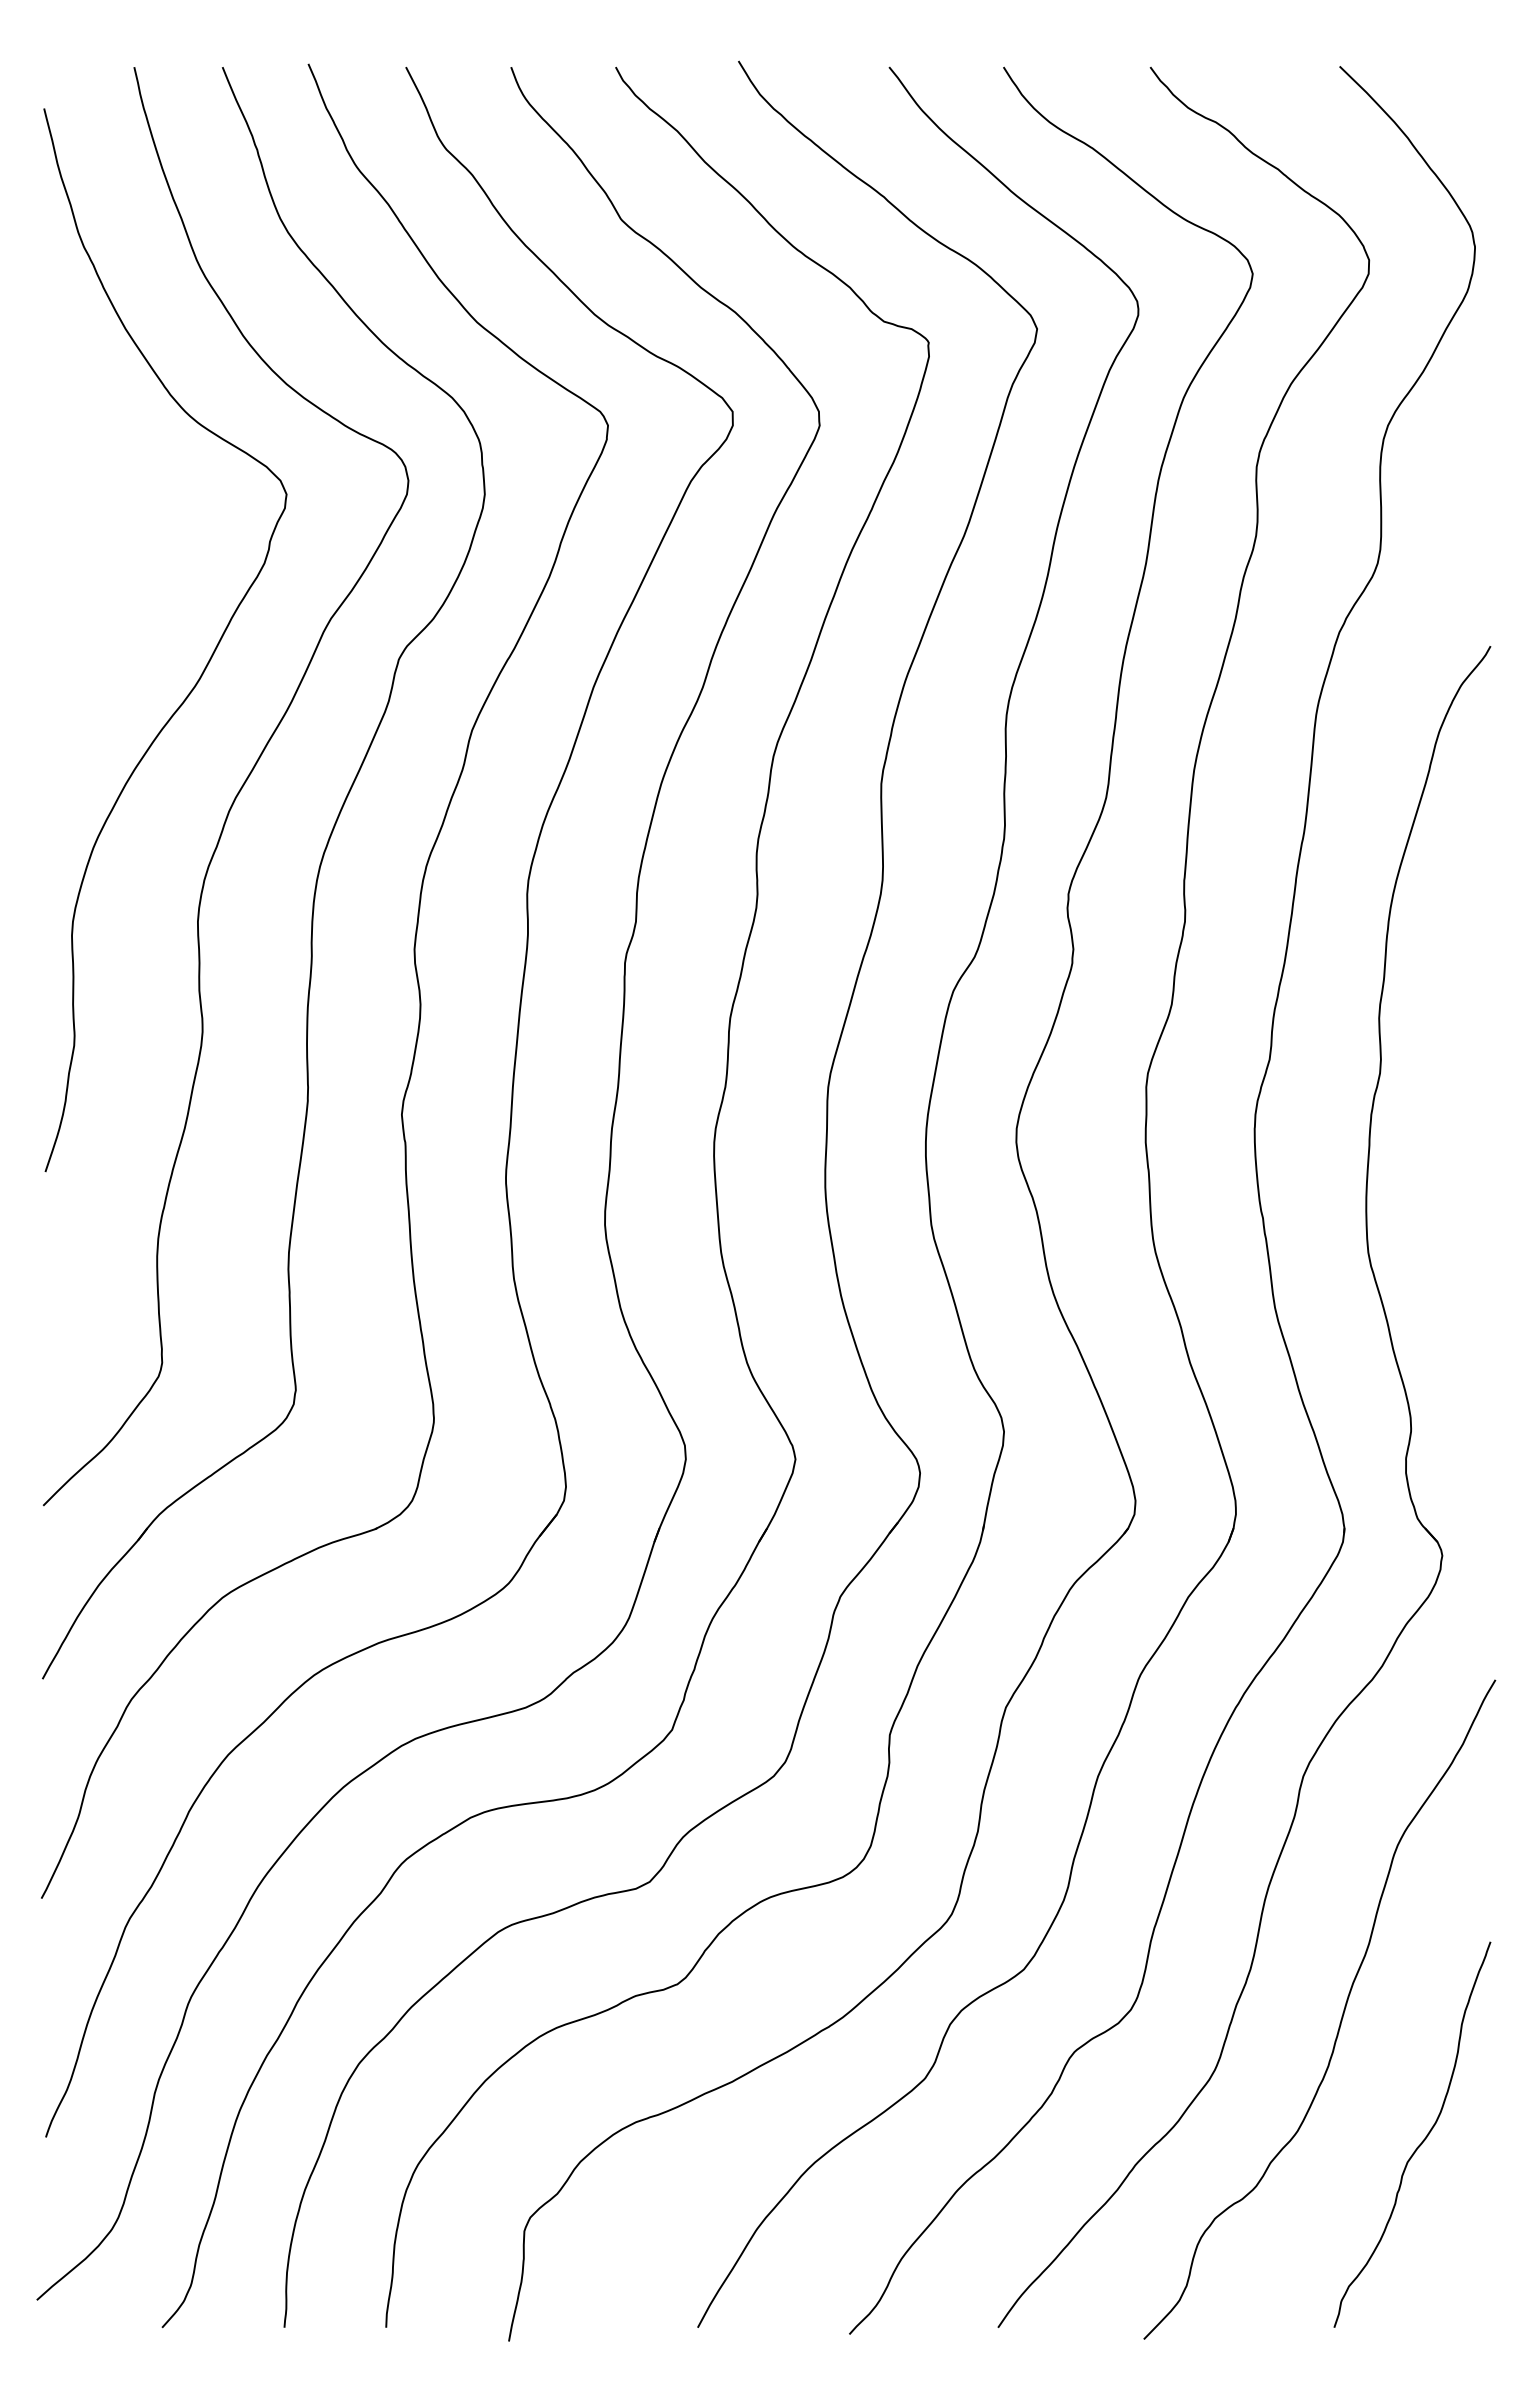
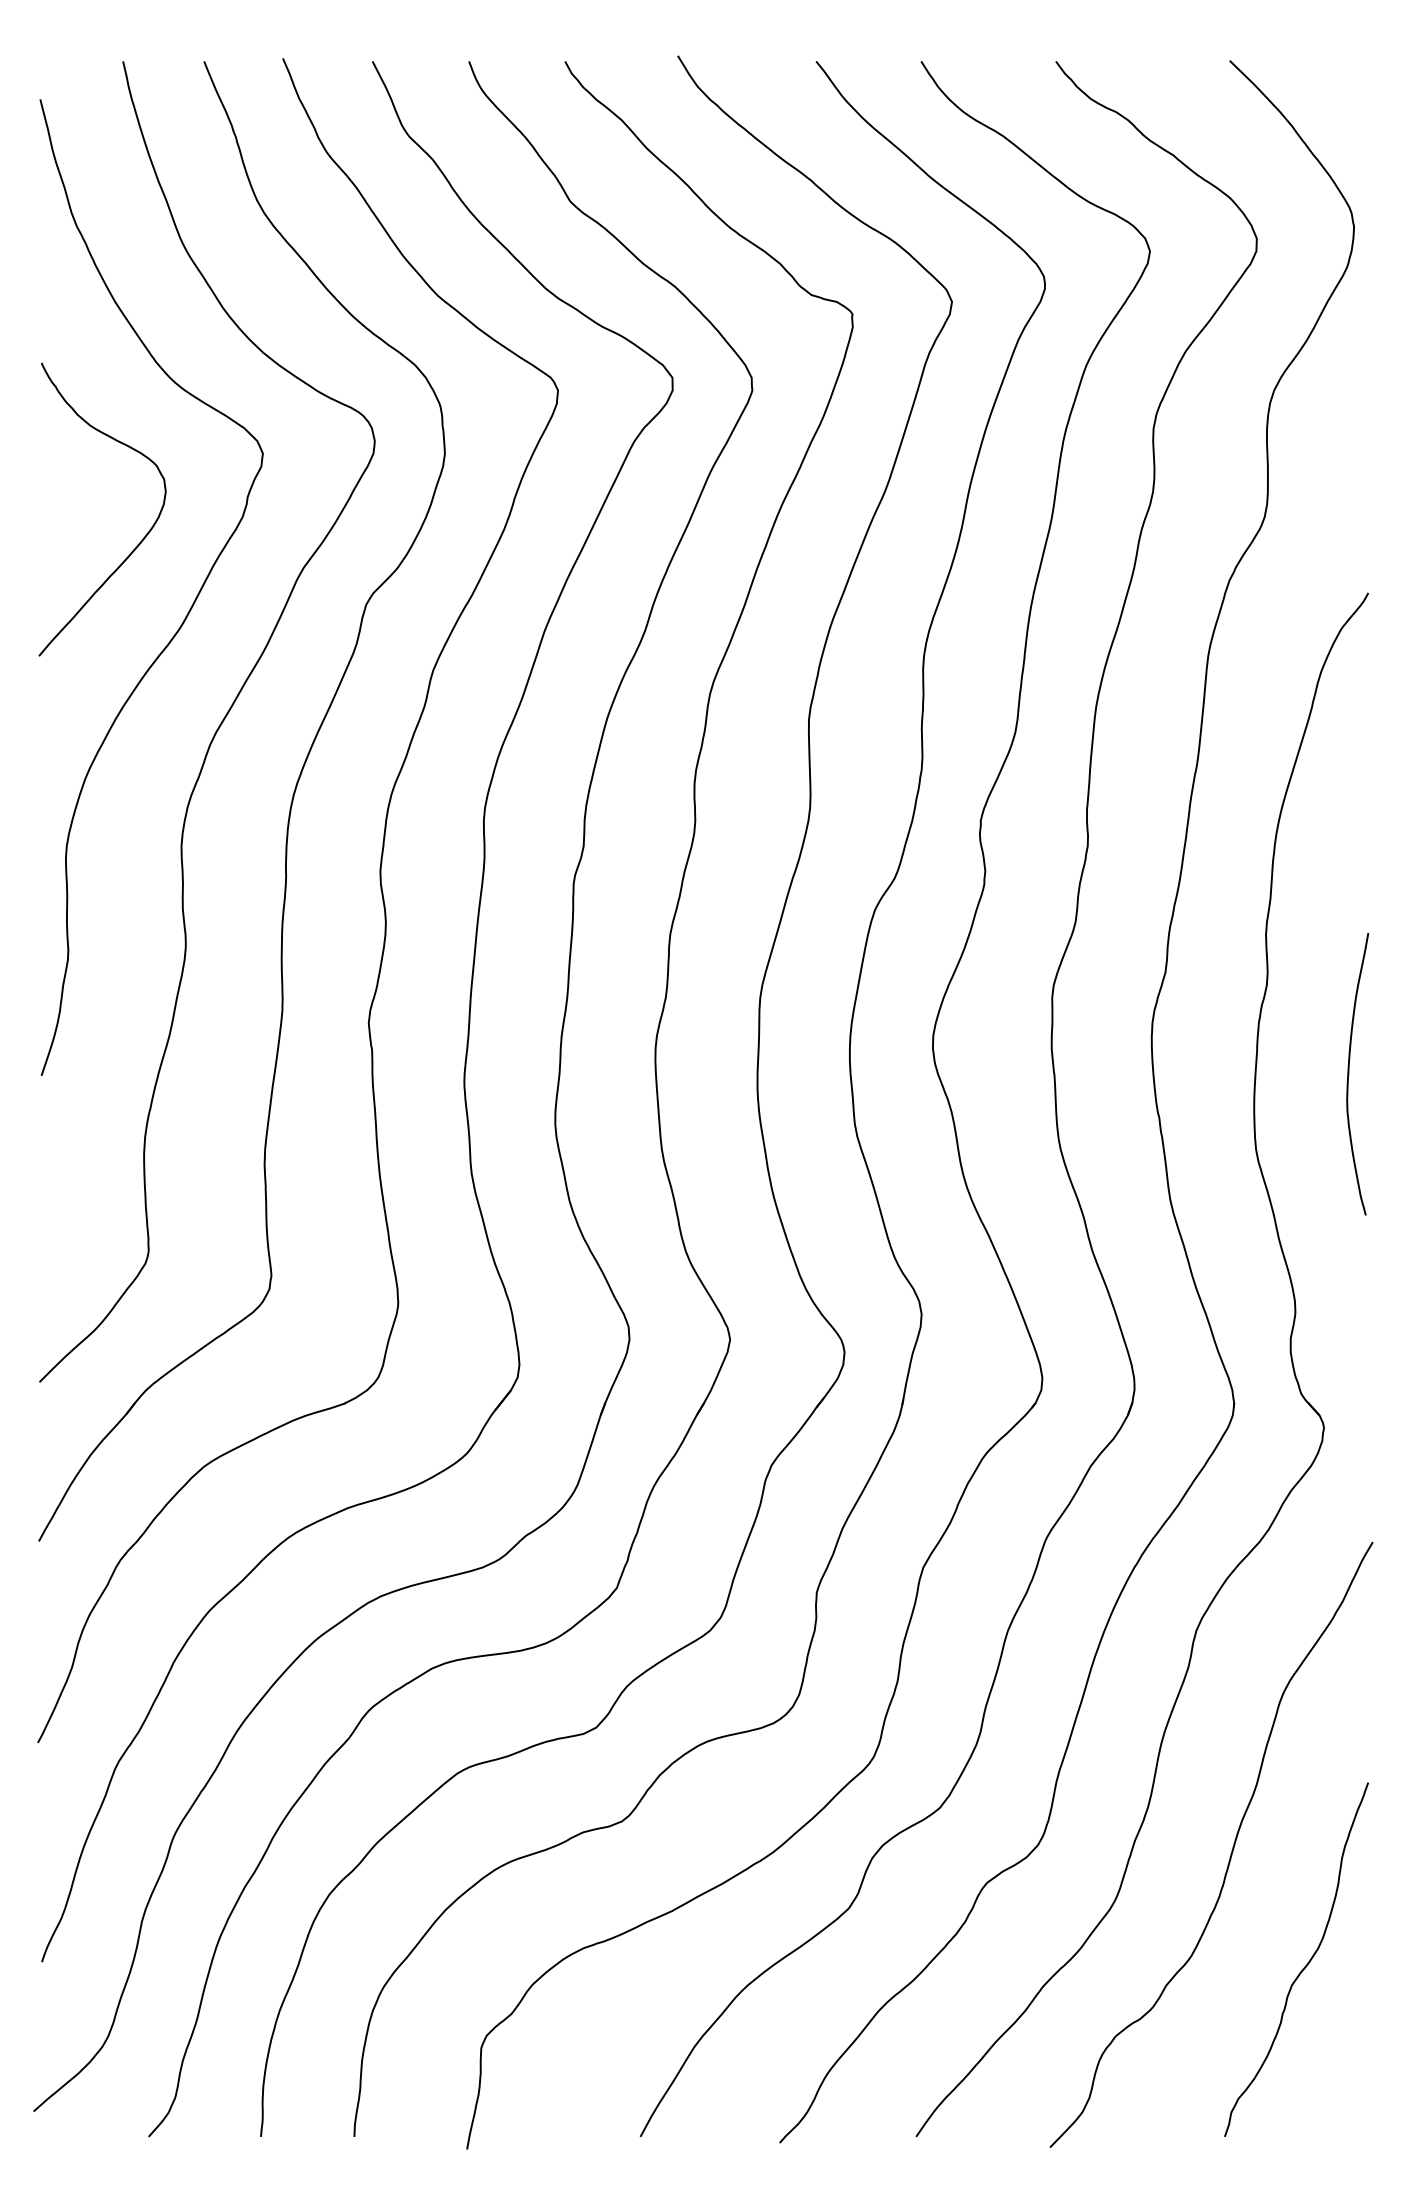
curve: (155, 586) -> (142, 538), added
curve: (1470, 1170) -> (1349, 1074), added

